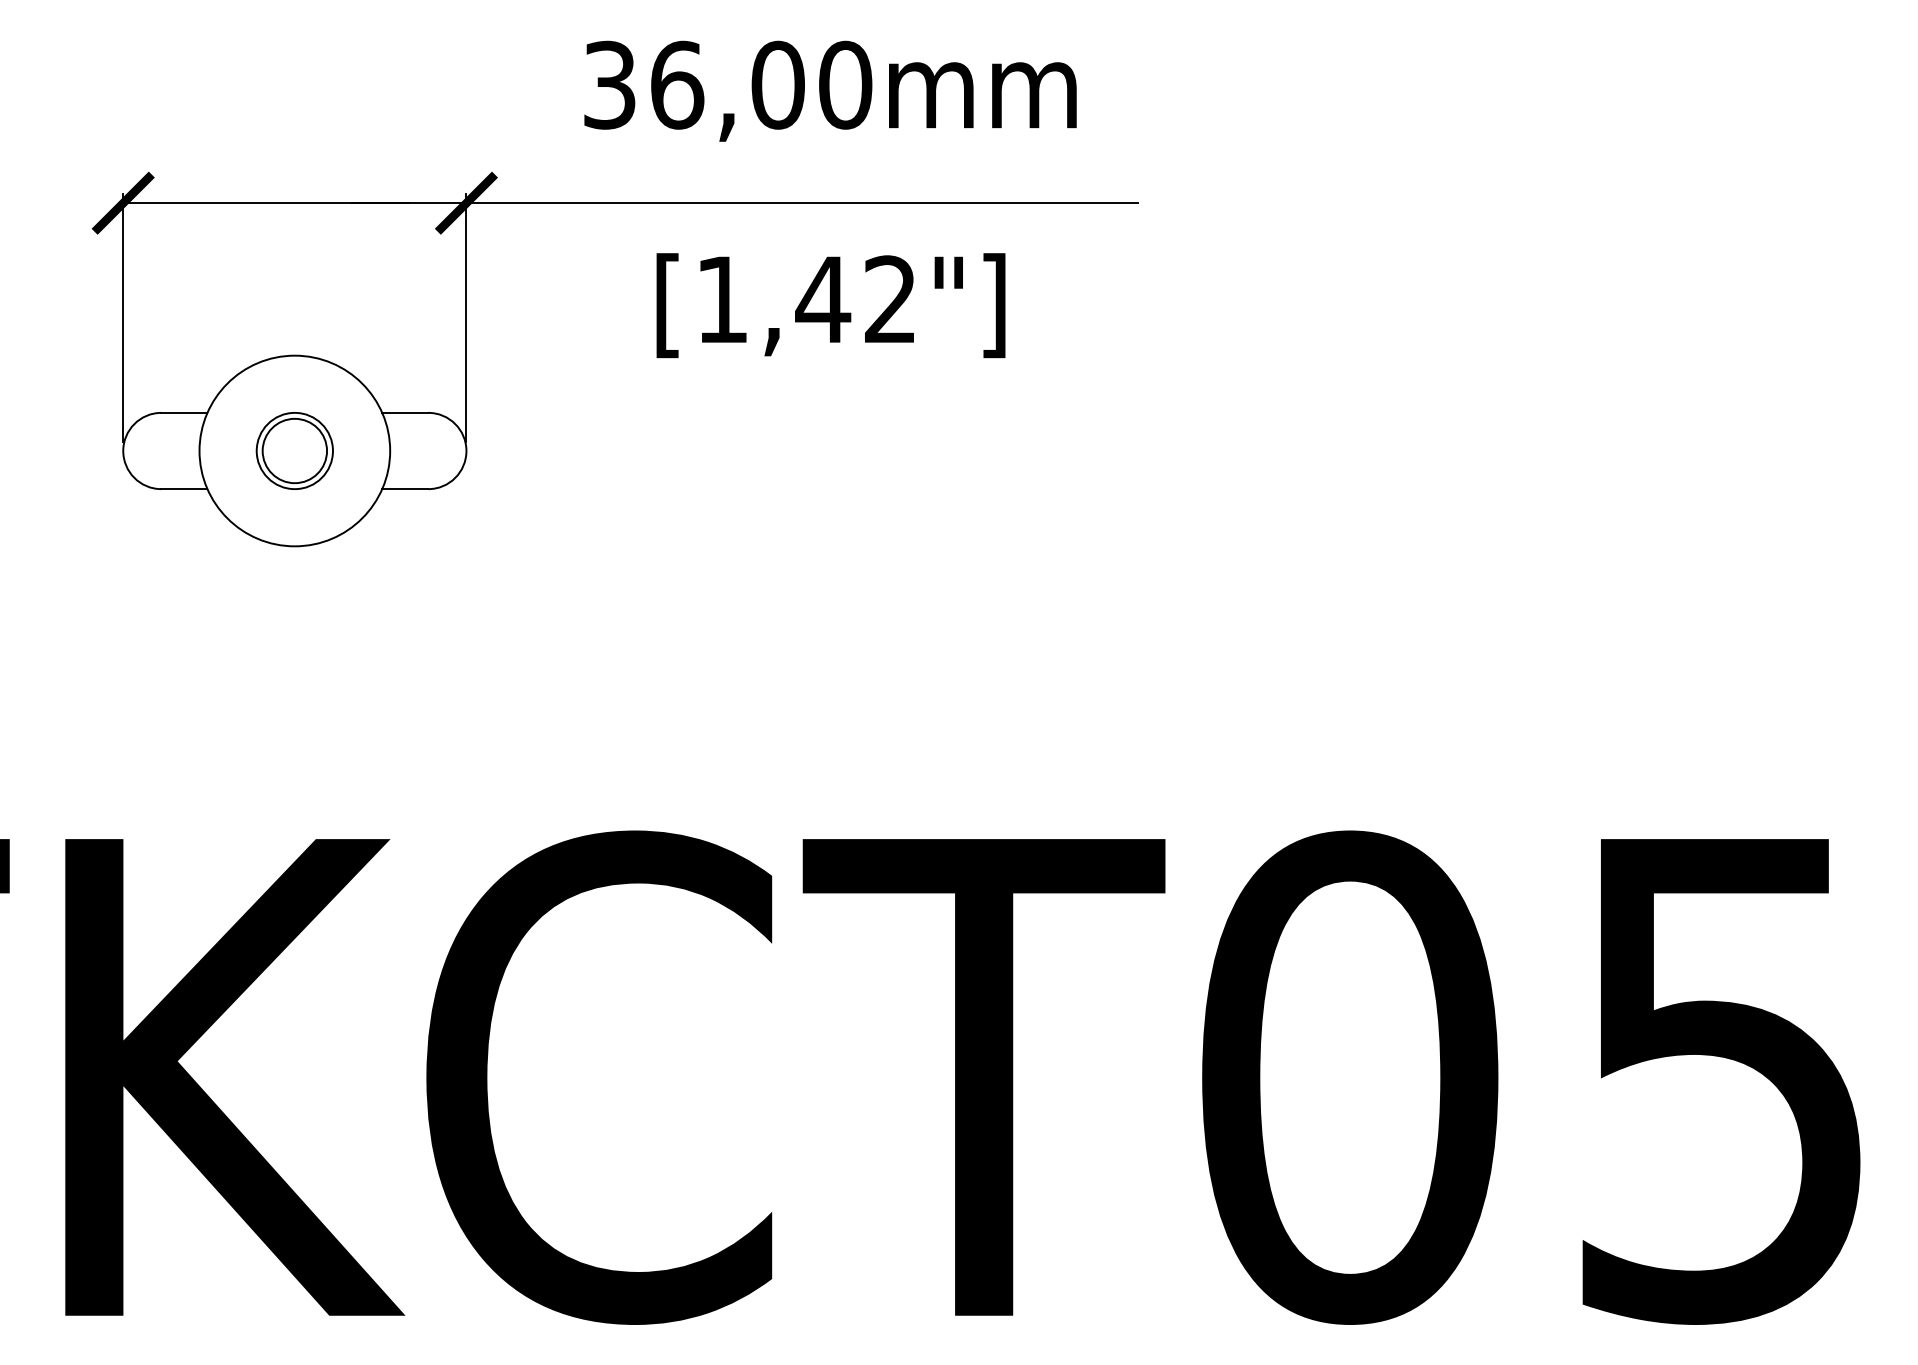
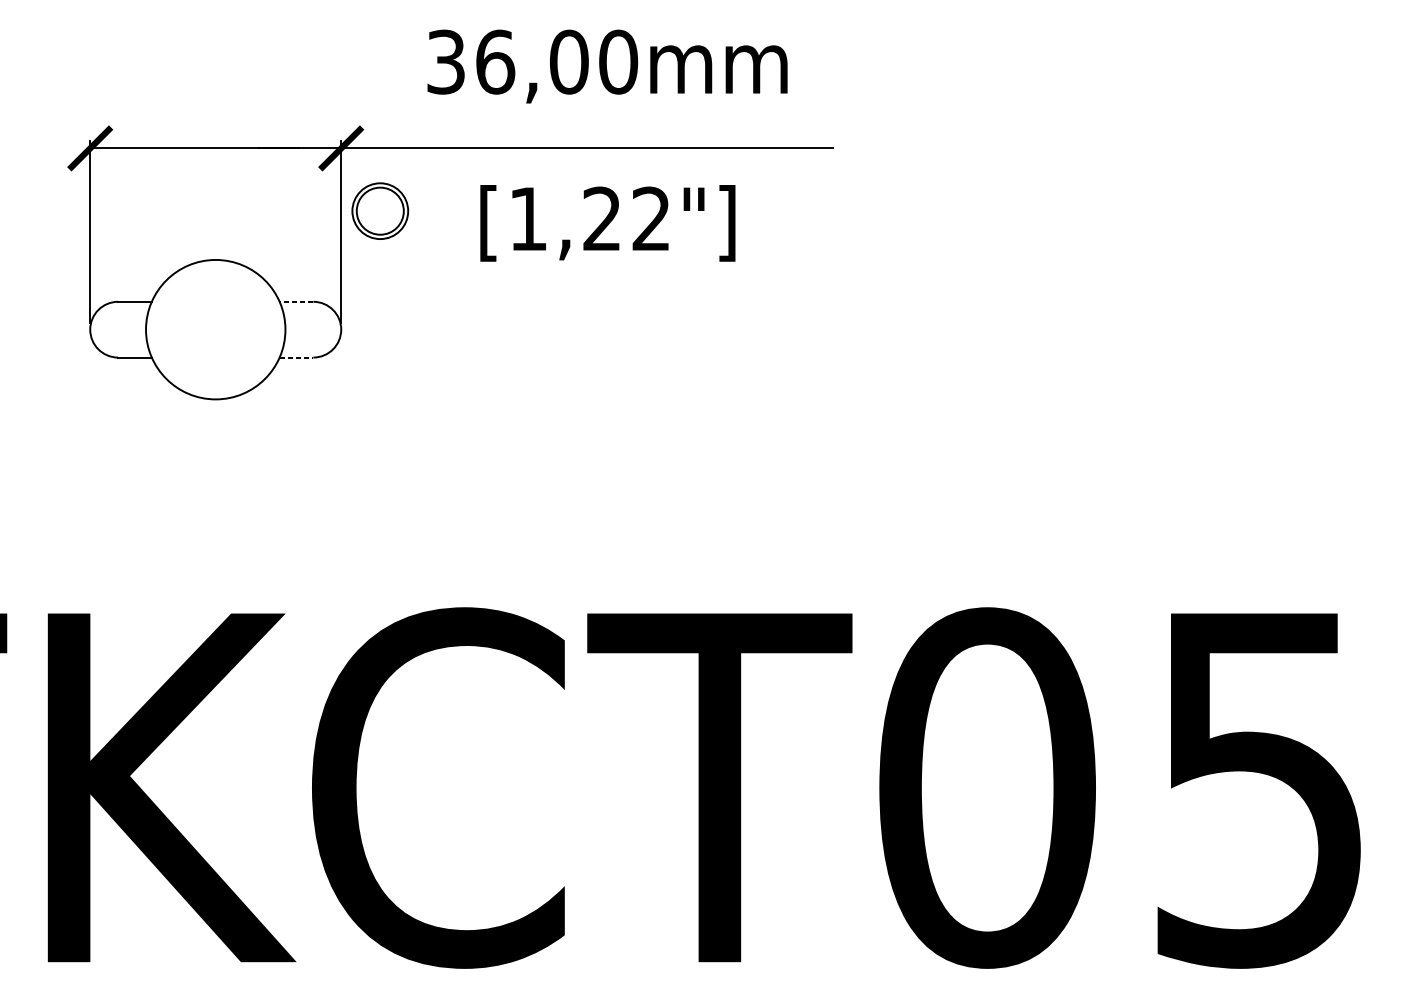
text: (823, 298) -> (602, 218), [1,42"] -> [1,22"]
line: (404, 412) -> (295, 301), solid -> dashed
part: (294, 450) -> (380, 210), moved
line: (405, 489) -> (296, 357), solid -> dashed

